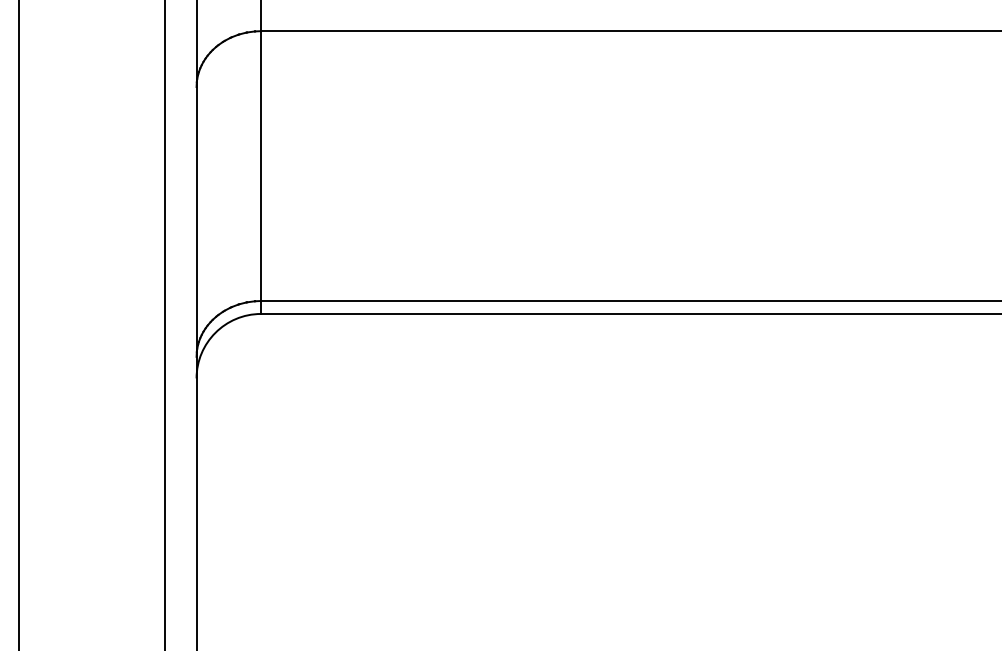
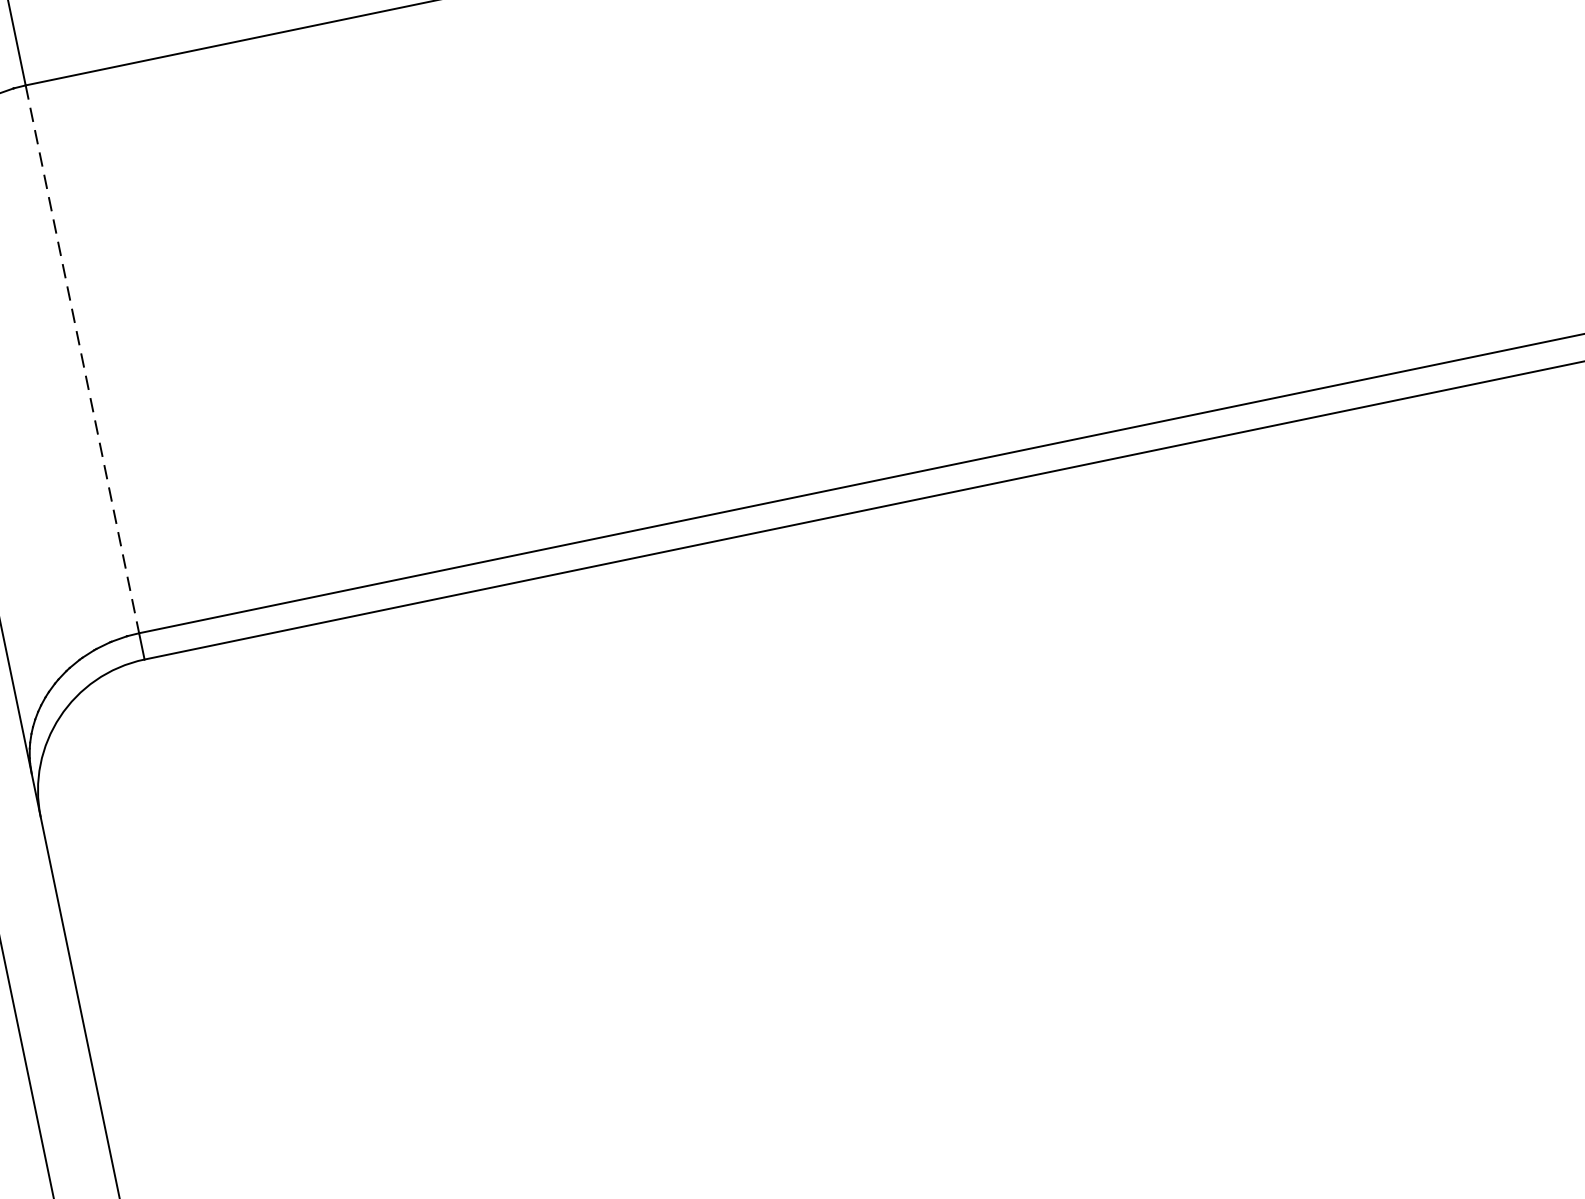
line: (261, 166) -> (83, 359), solid -> dashed

